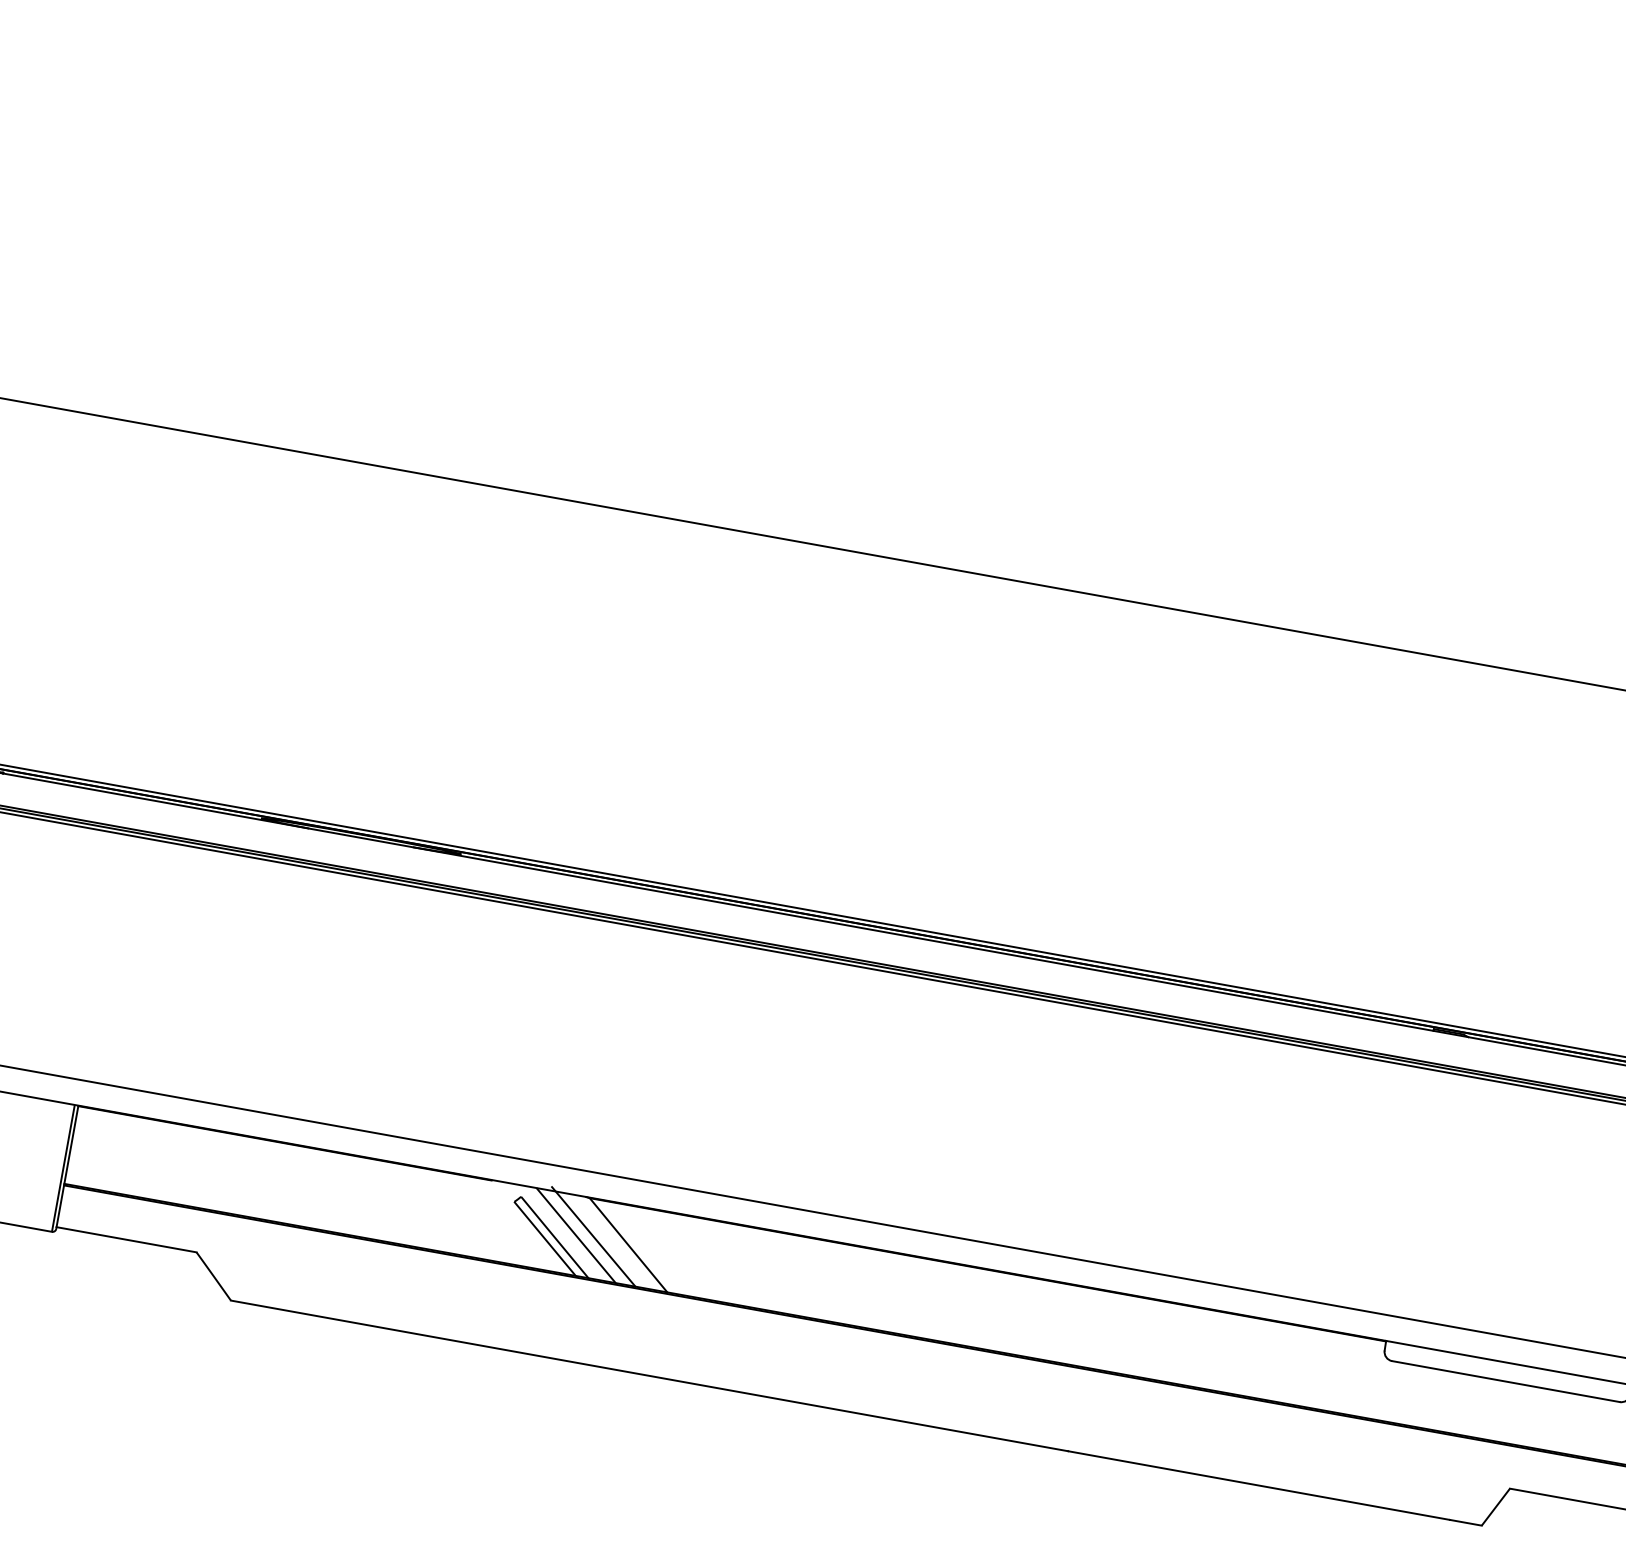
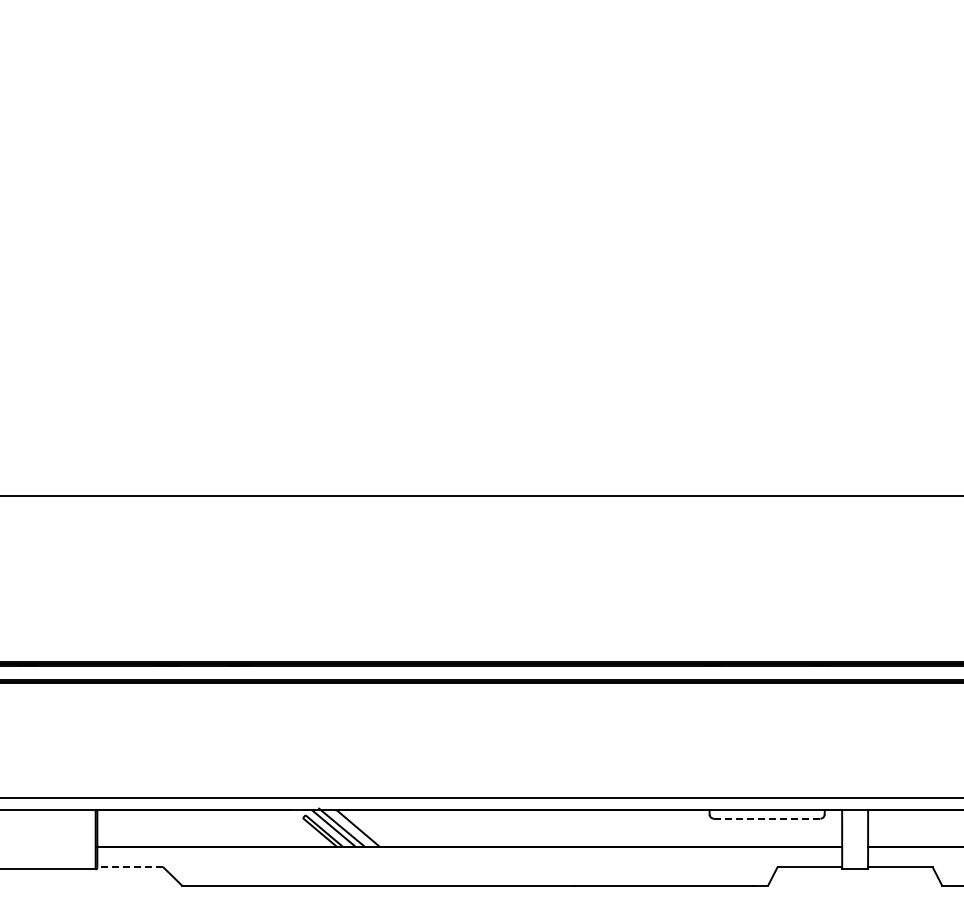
line: (127, 1238) -> (130, 866), solid -> dashed
line: (1506, 1381) -> (767, 818), solid -> dashed

